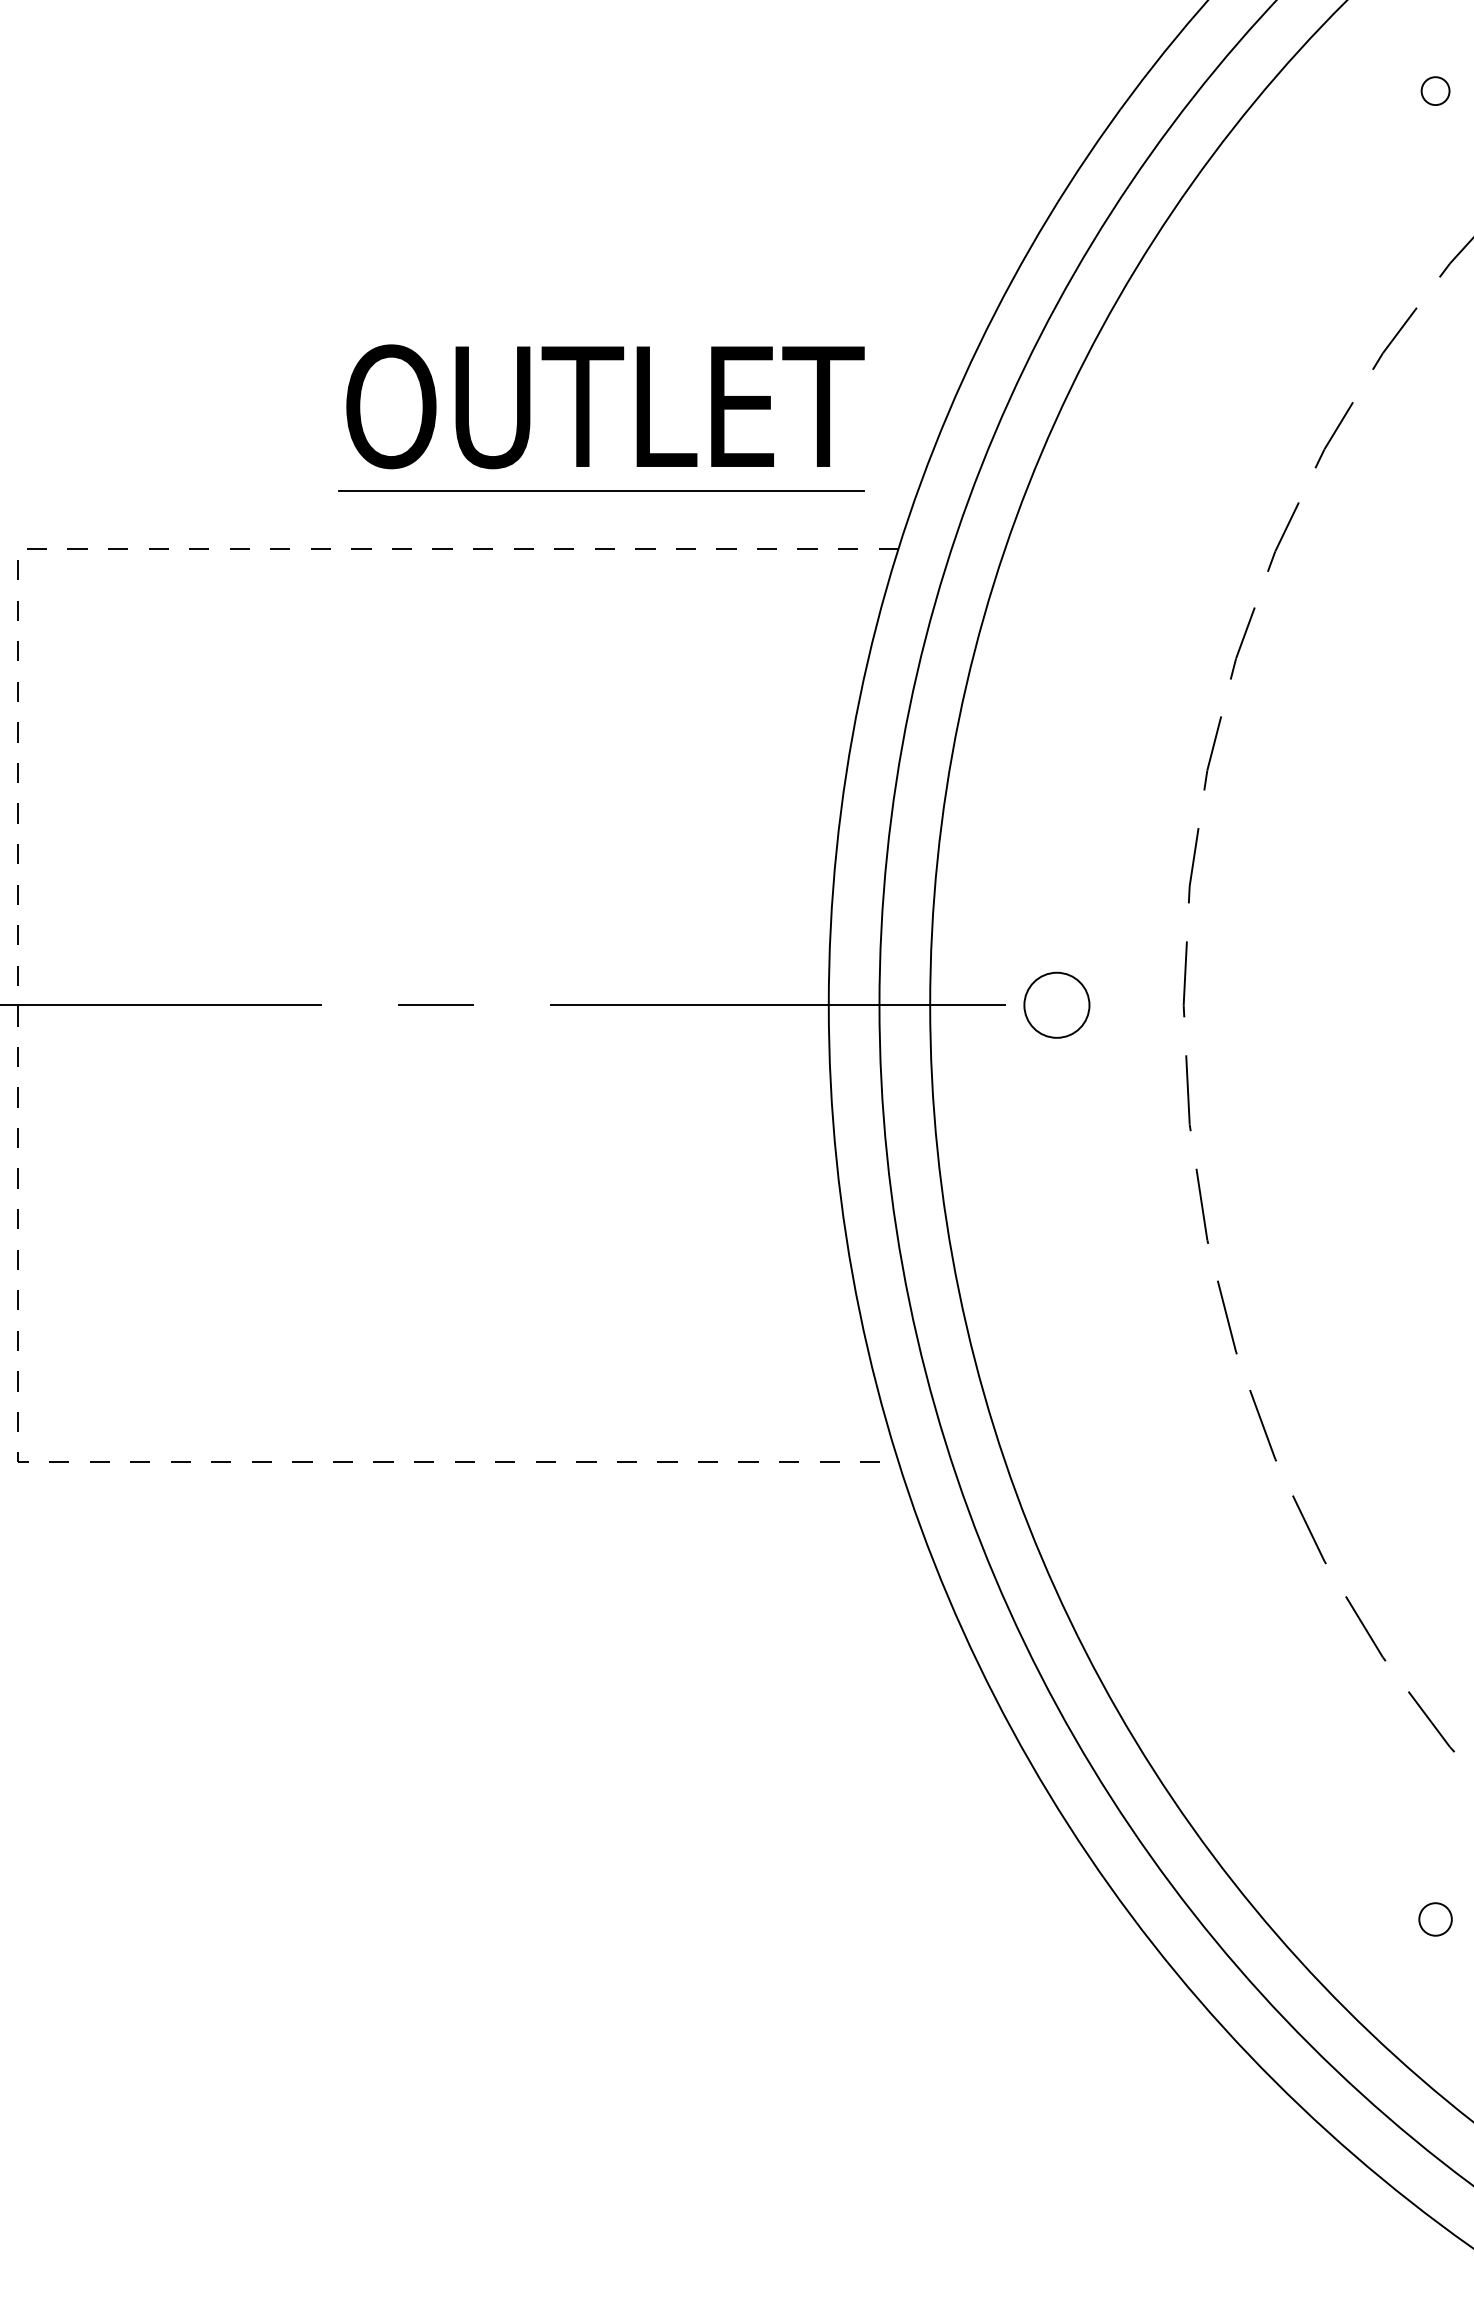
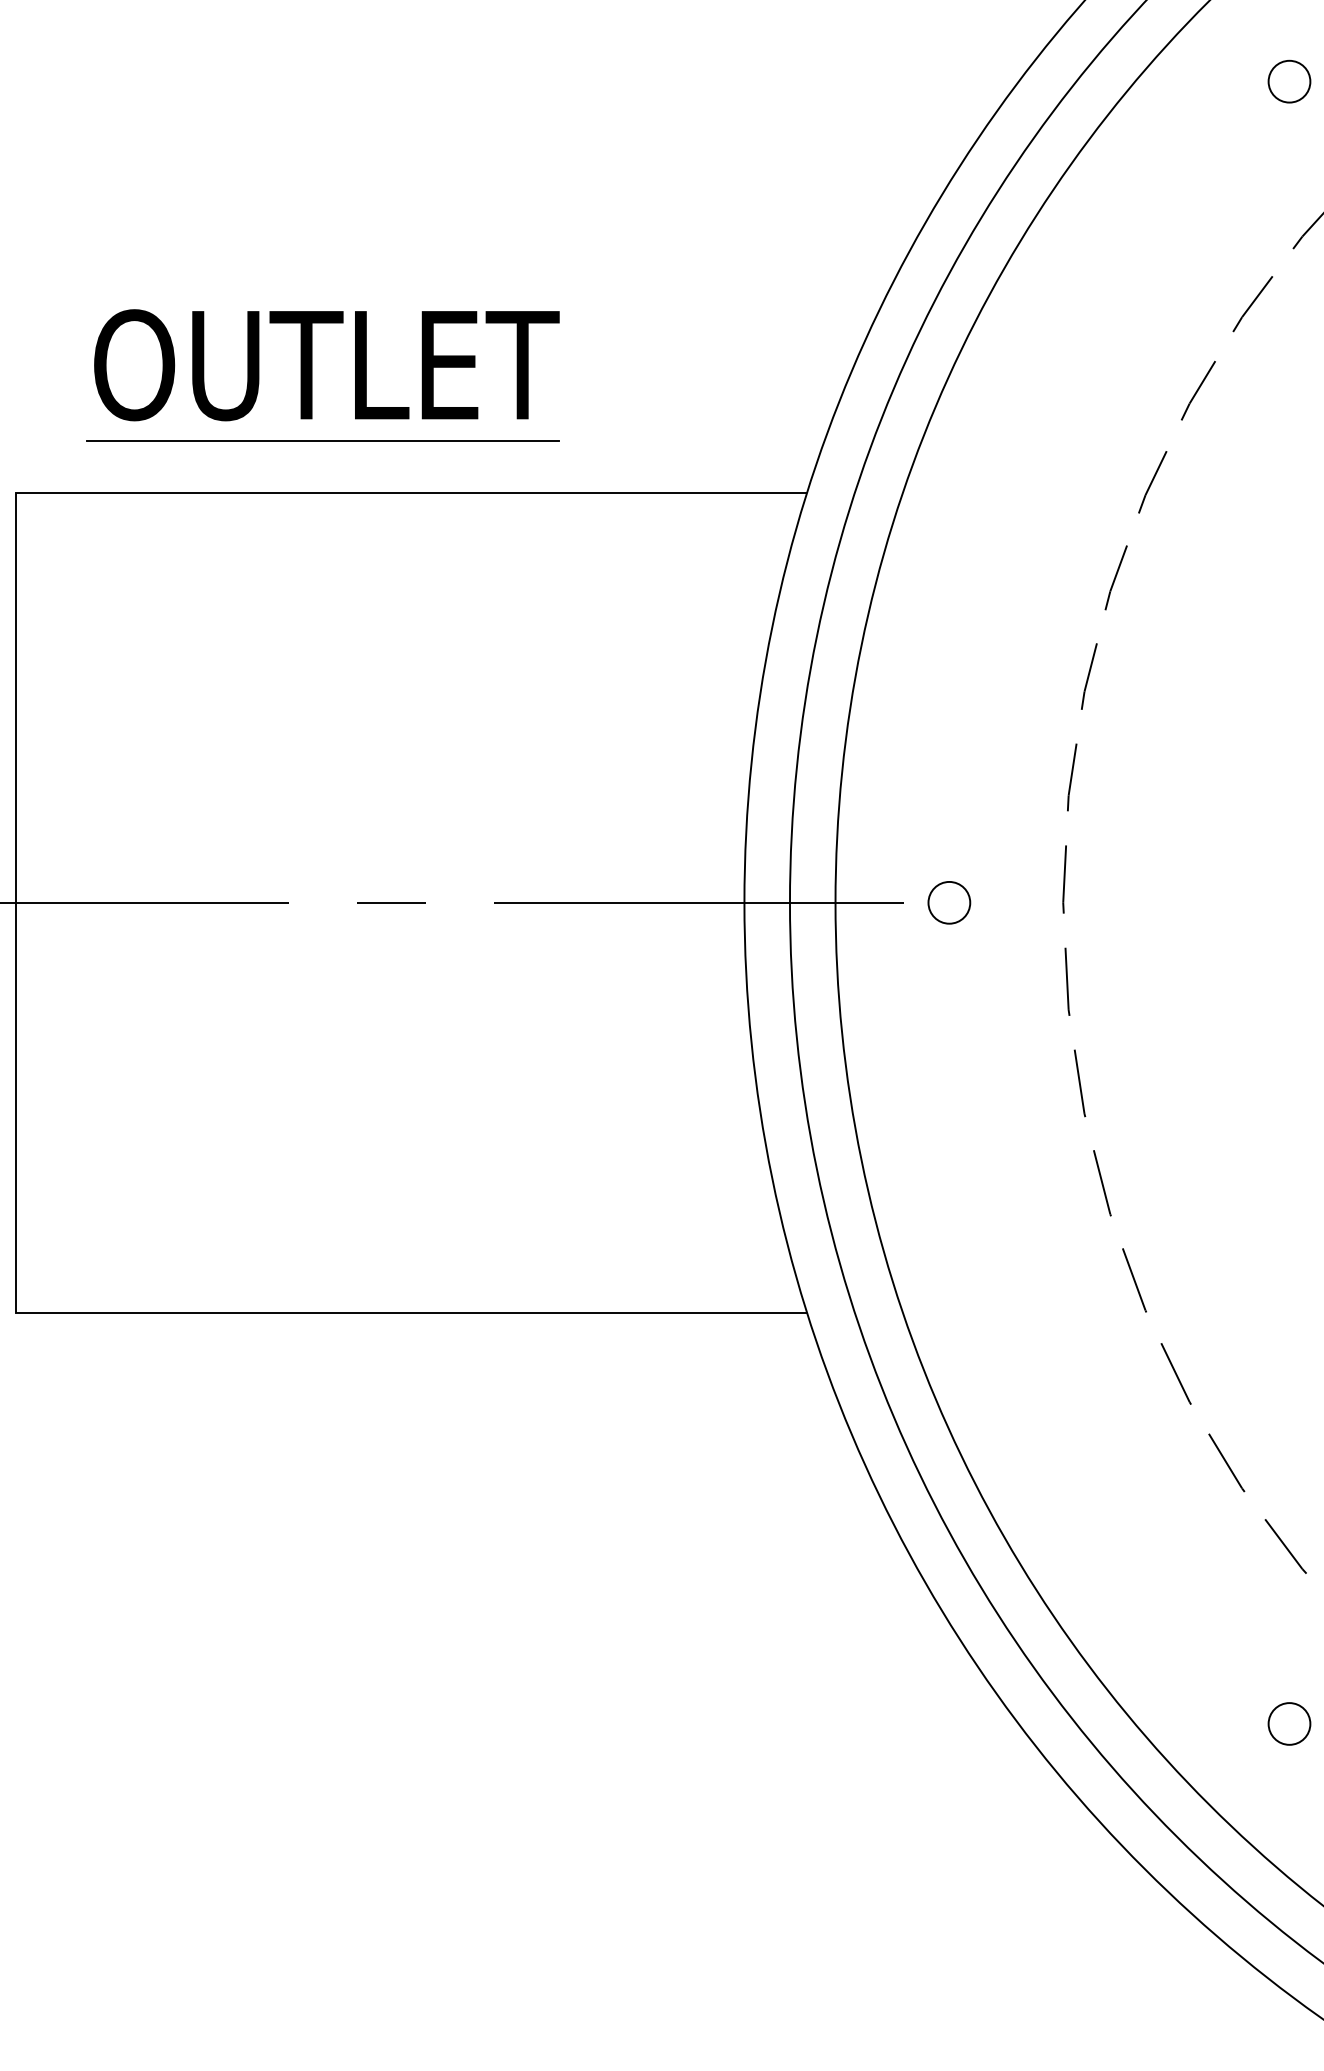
circle: (1435, 90) -> (1289, 81), size x1.67
part: (589, 418) -> (312, 375), moved
line: (17, 1004) -> (15, 902), dashed -> solid
circle: (1057, 1004) -> (949, 902), size x0.71
circle: (1435, 1918) -> (1289, 1723), size x1.43

